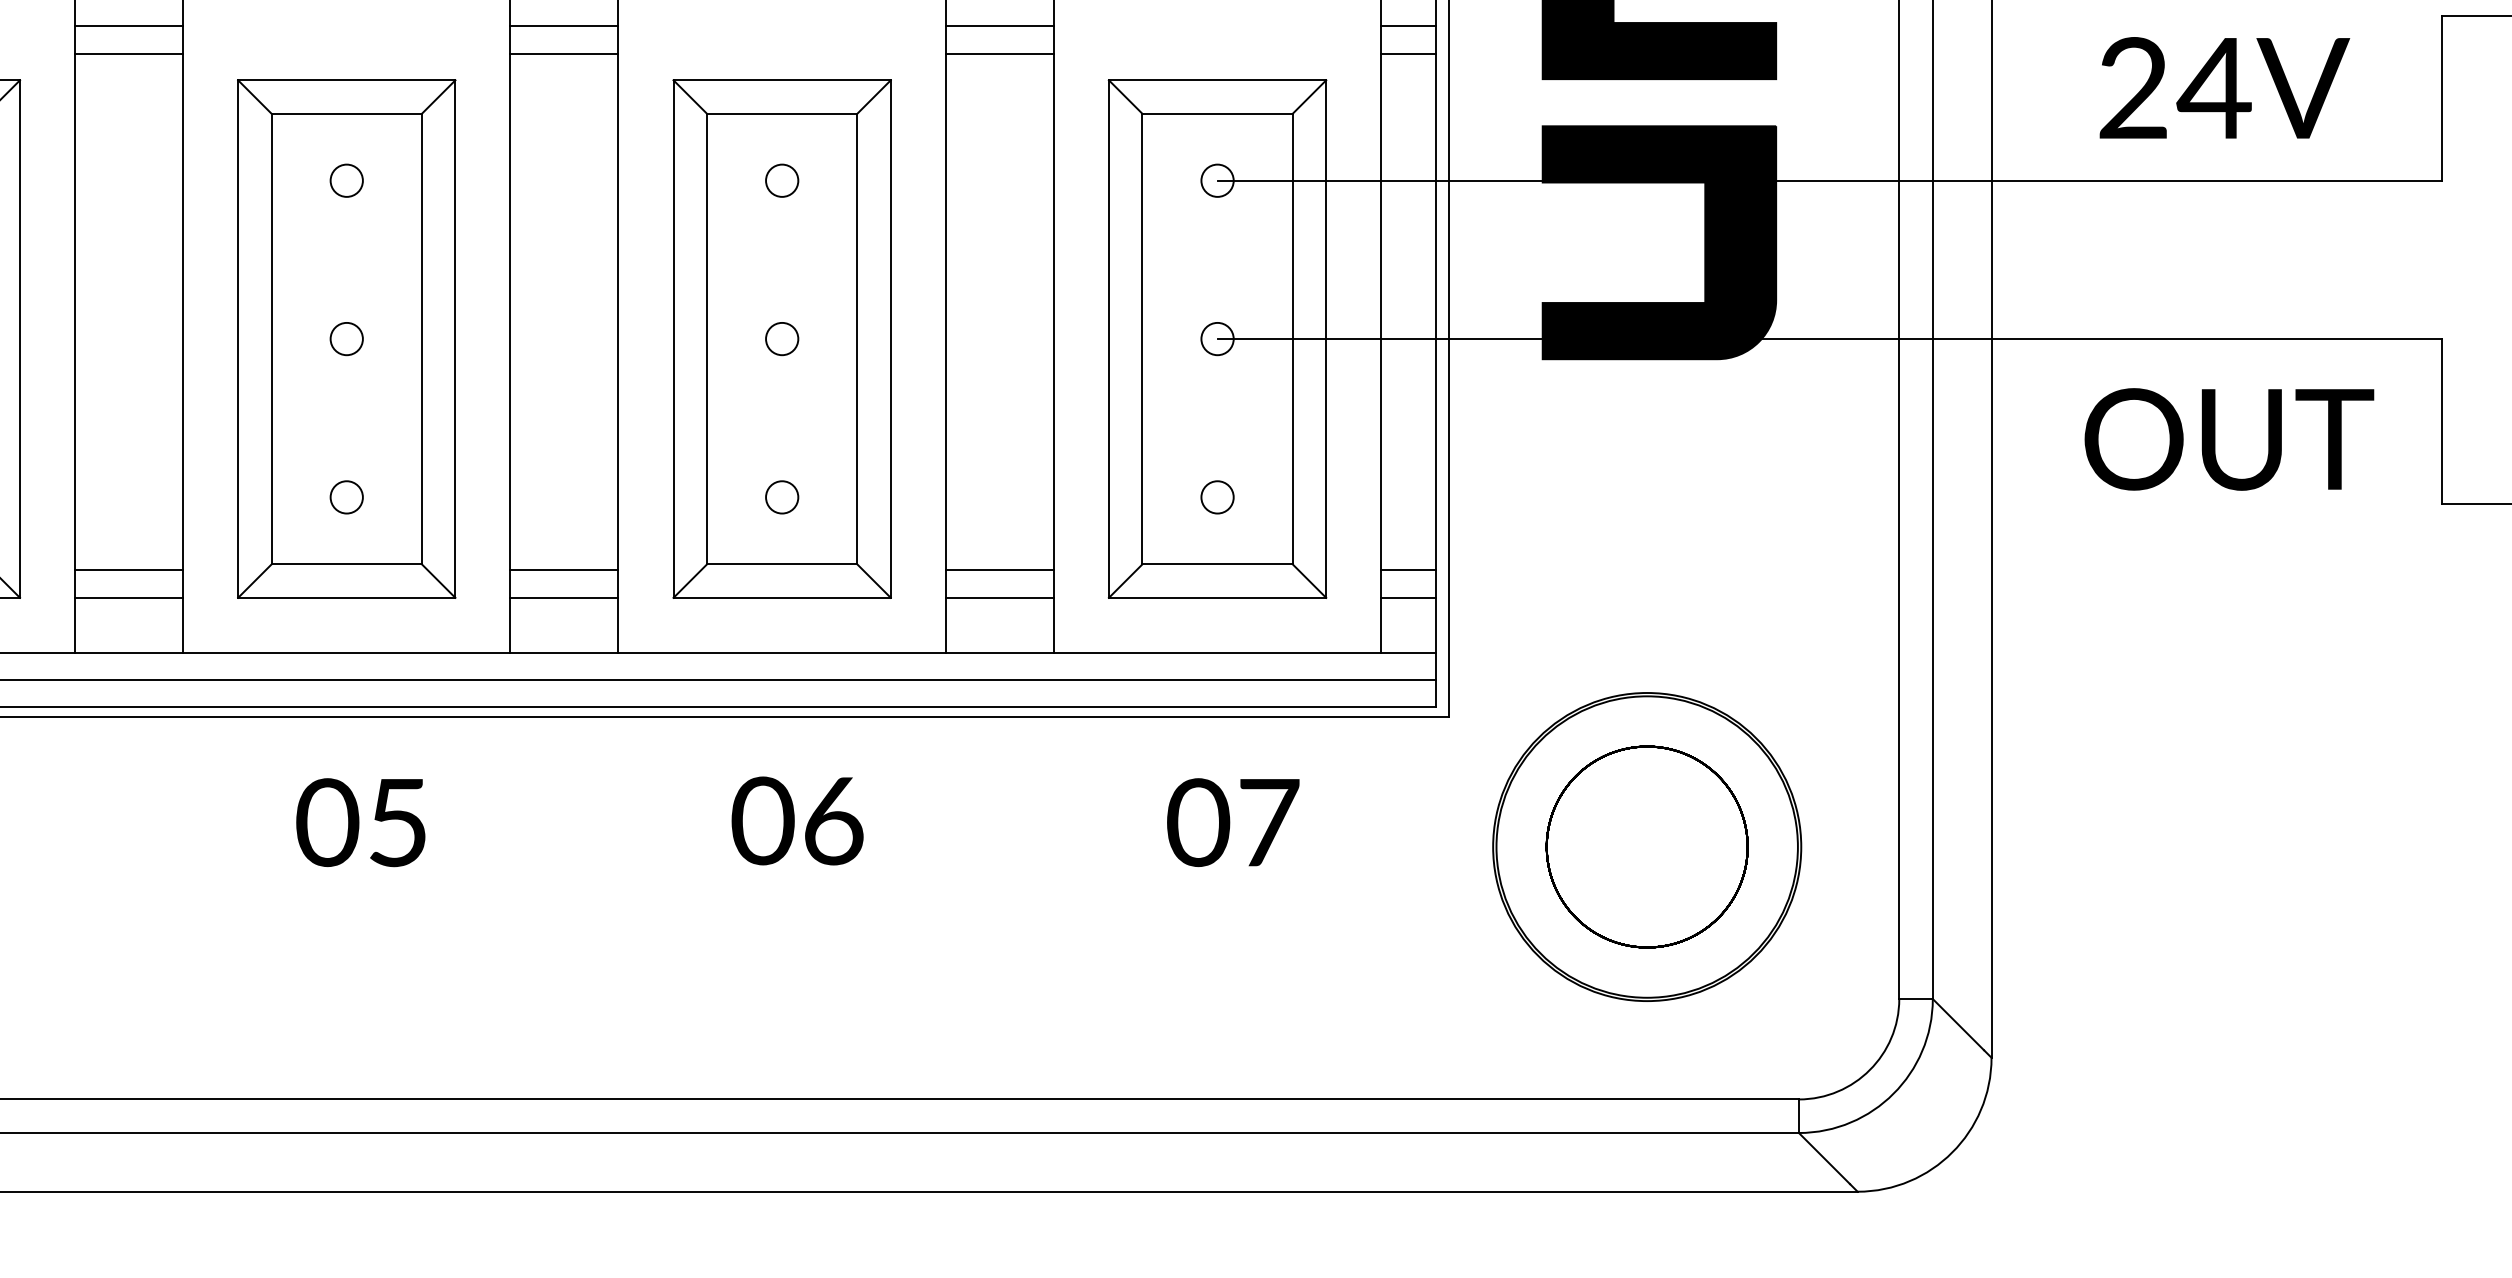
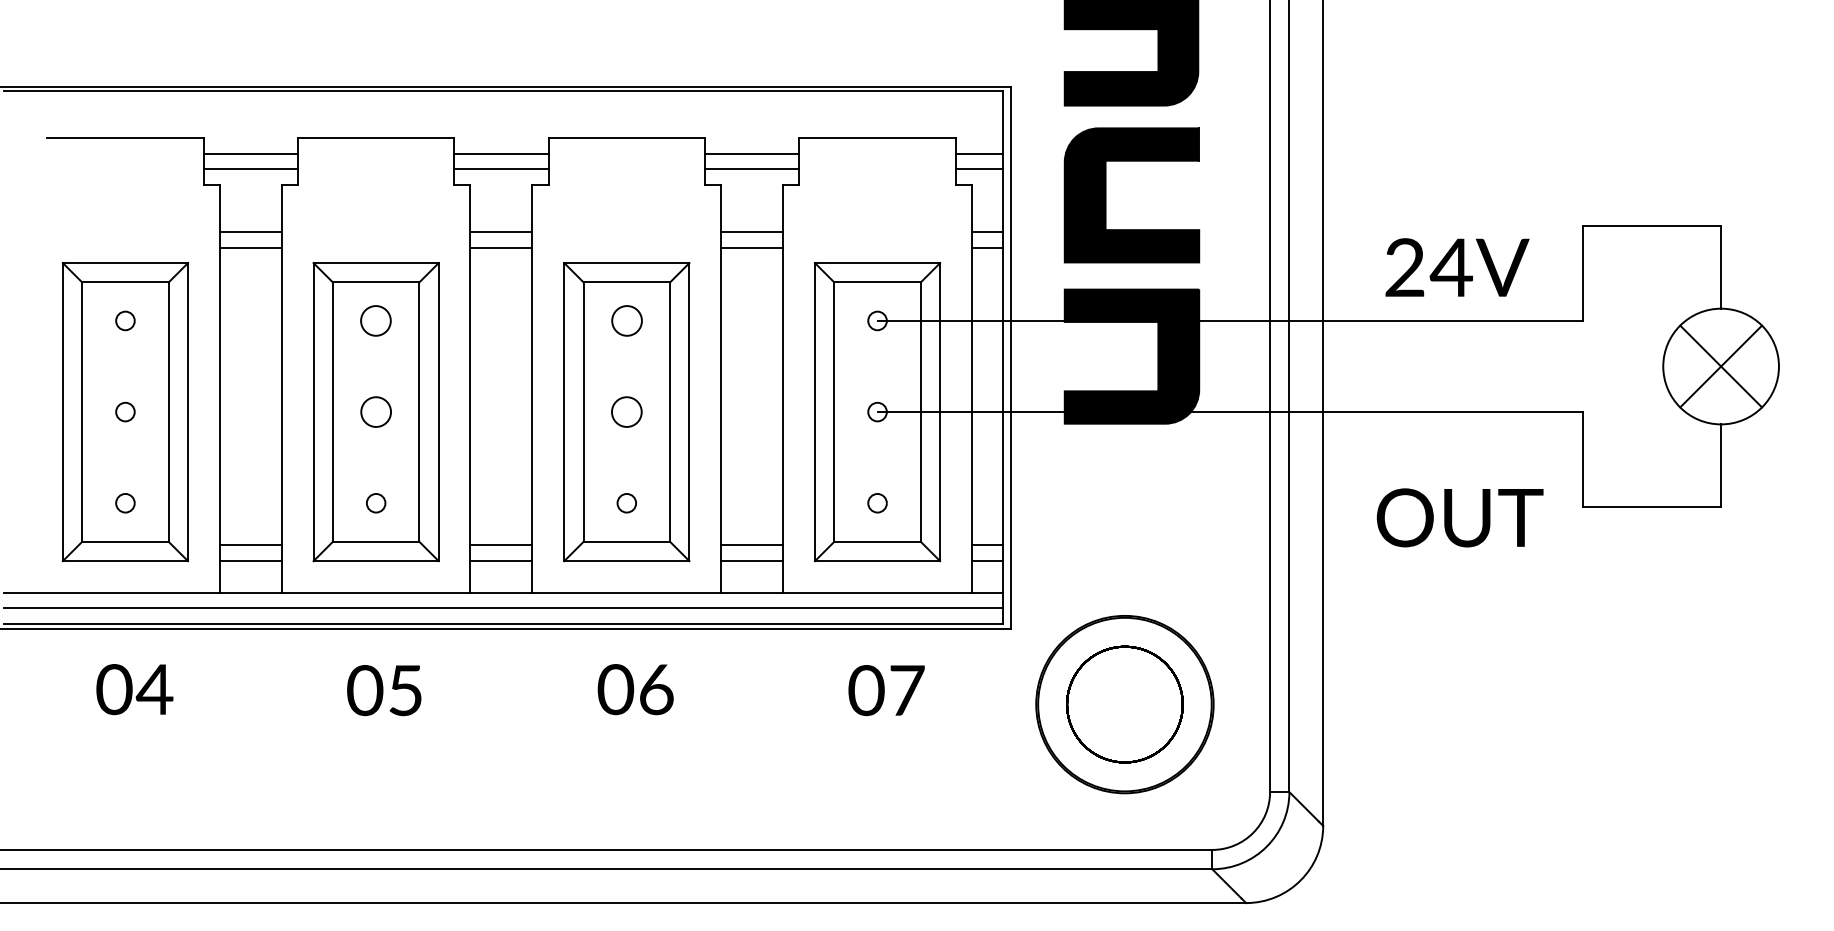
circle: (347, 179) -> (376, 320), size x1.6
circle: (781, 179) -> (626, 320), size x1.6
circle: (345, 338) -> (375, 411), size x1.6
circle: (781, 338) -> (626, 411), size x1.6
text: (2228, 438) -> (1459, 517), moved

